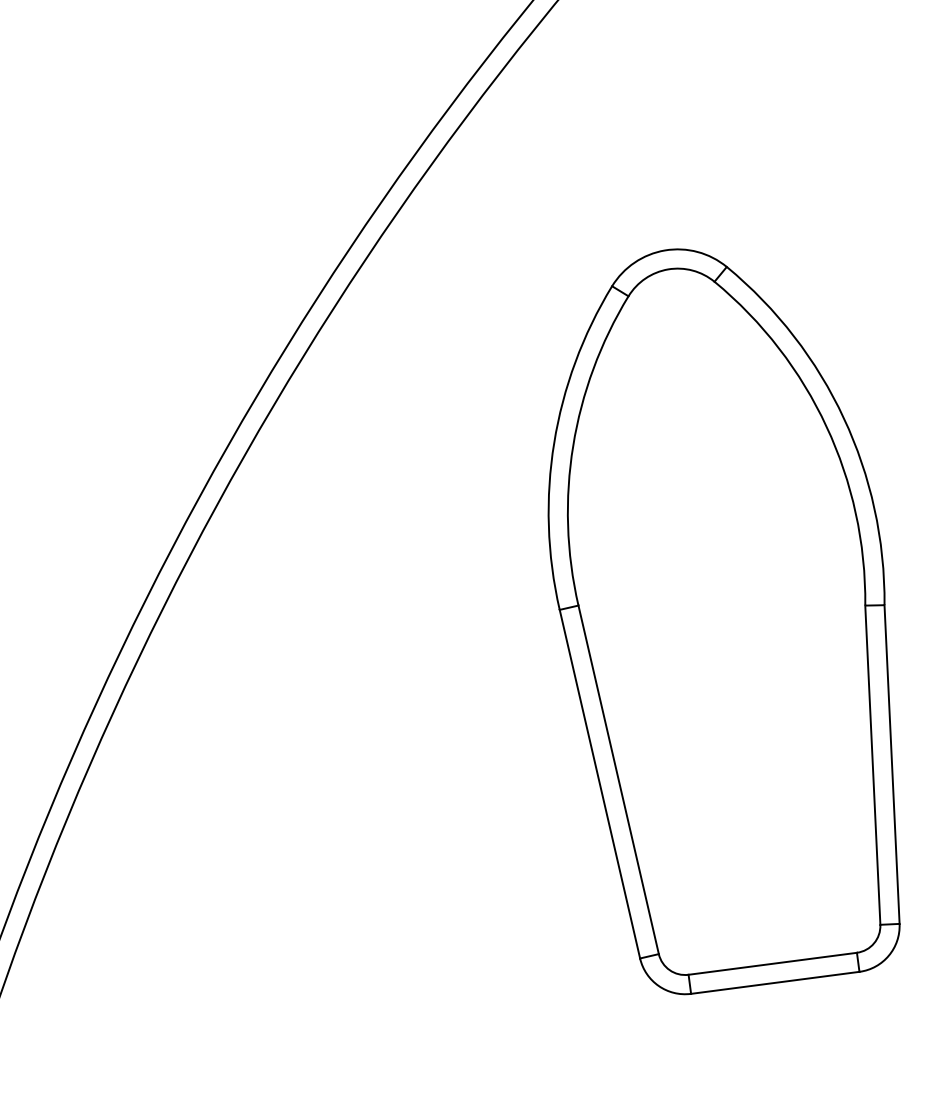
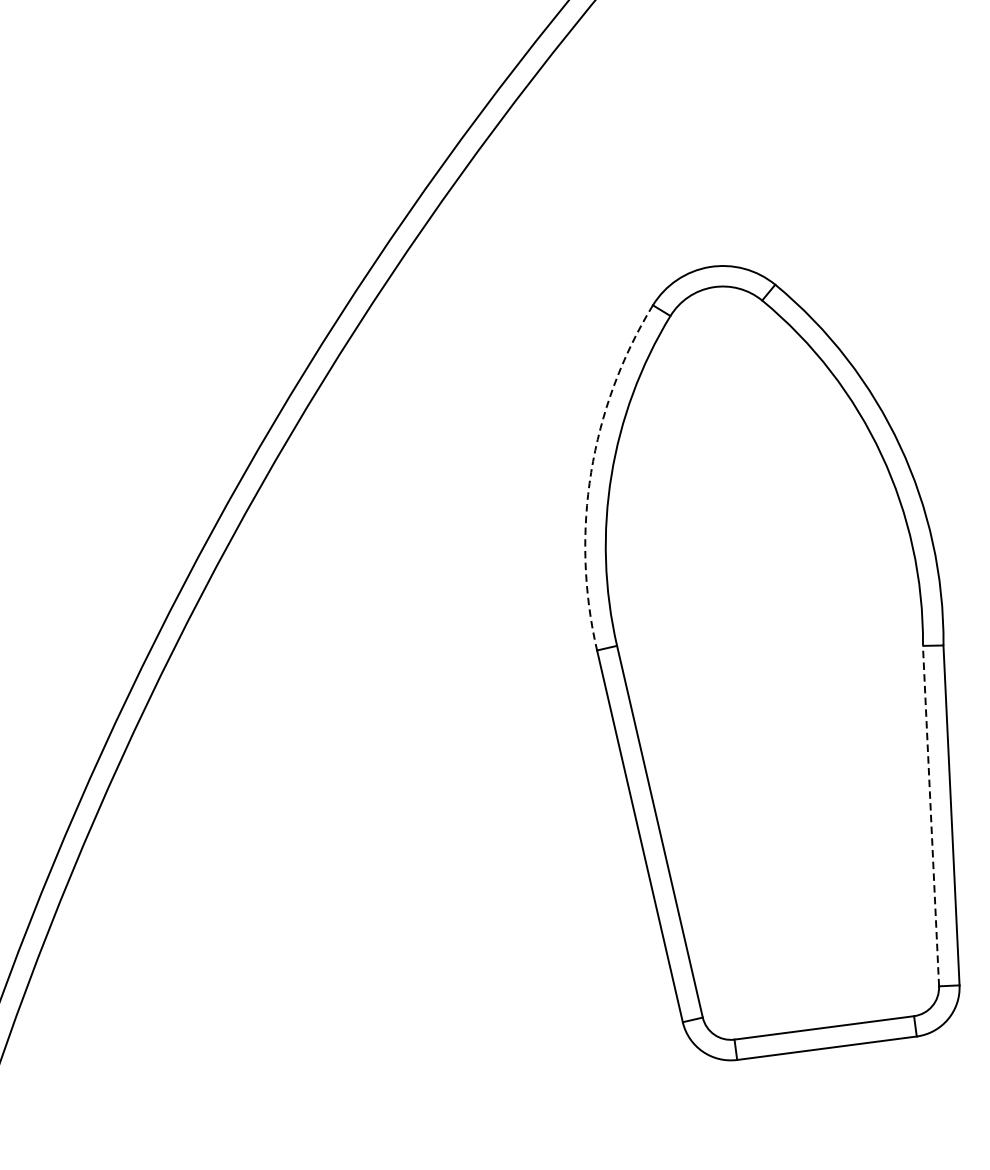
arc: (554, 442) -> (591, 471), solid -> dashed
line: (872, 765) -> (930, 816), solid -> dashed

